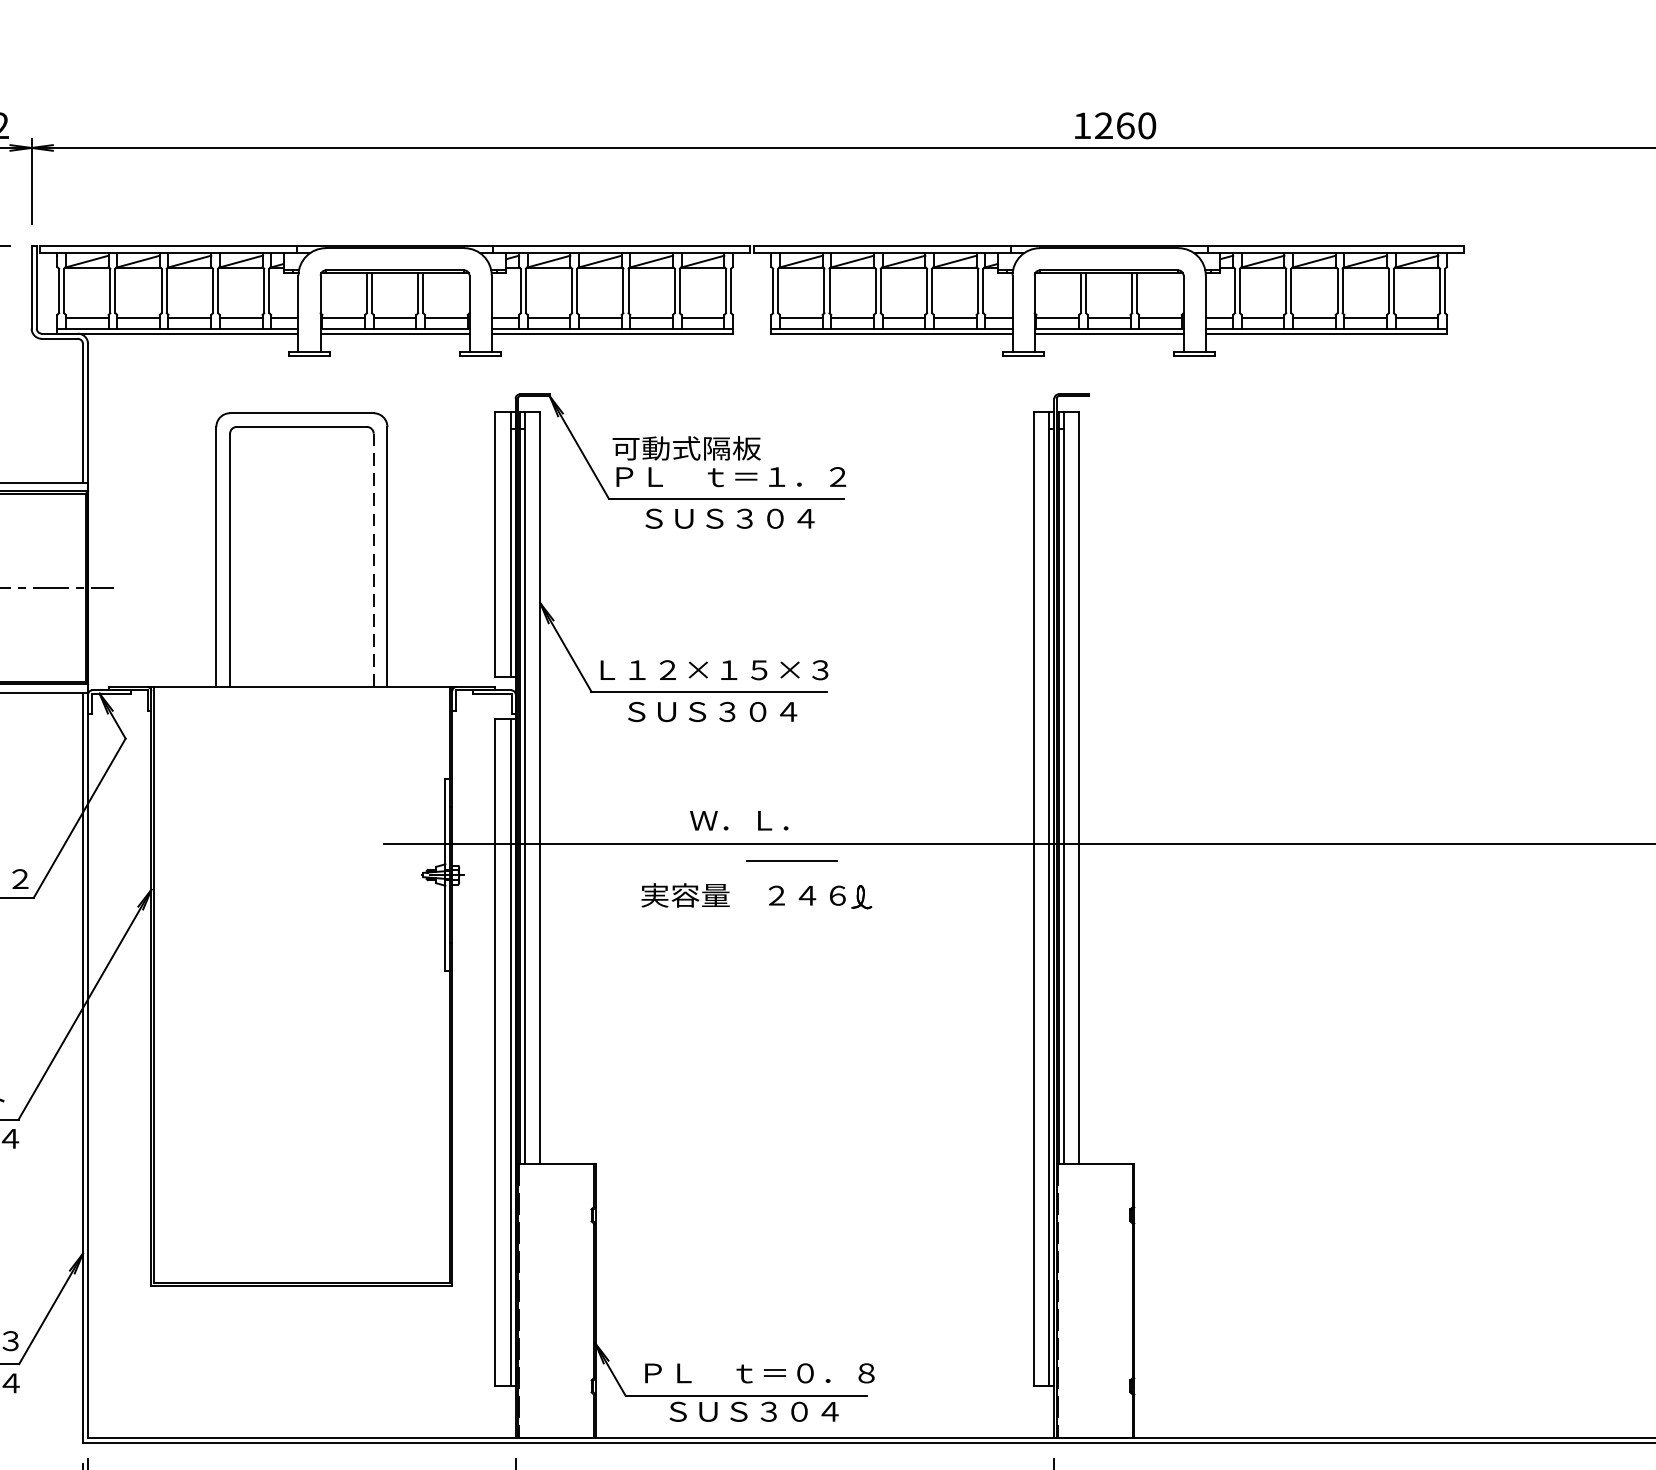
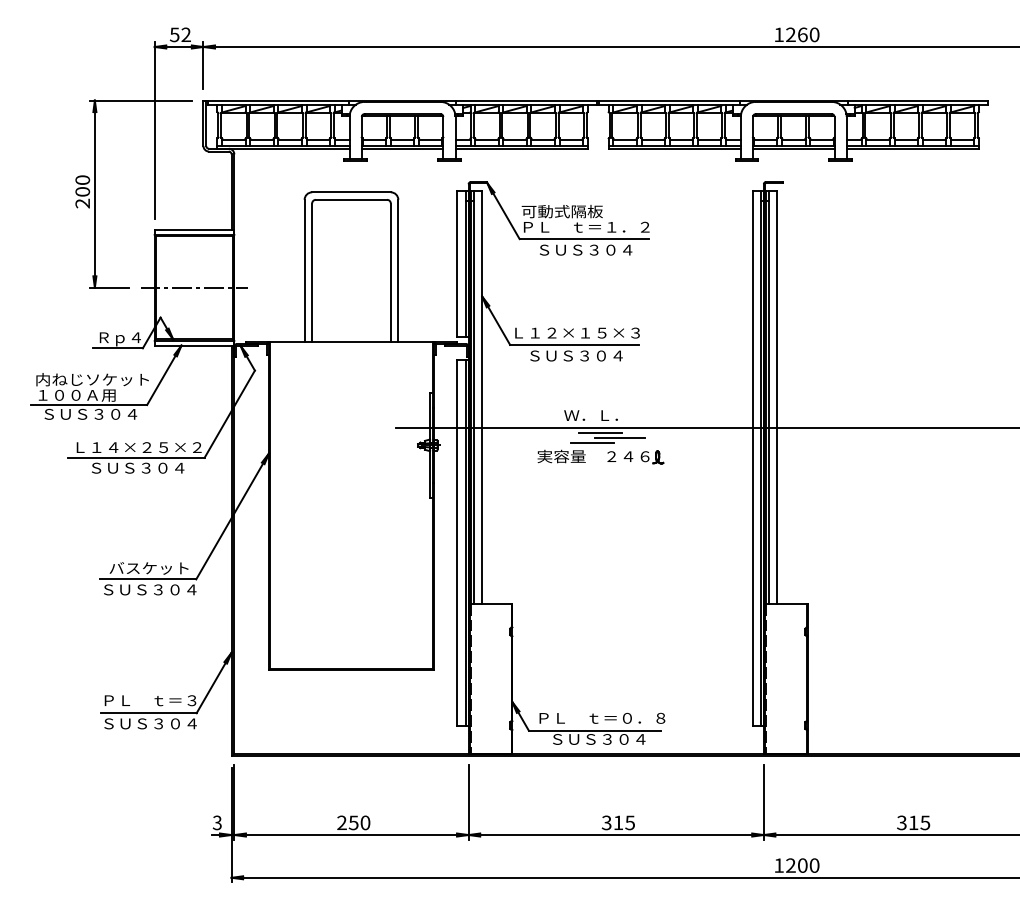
line: (373, 559) -> (390, 272), dashed -> solid
line: (754, 853) -> (599, 433), added
line: (741, 869) -> (592, 442), added

